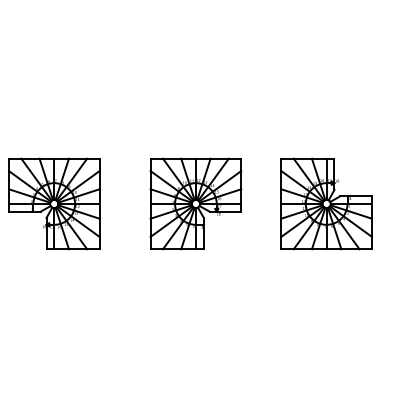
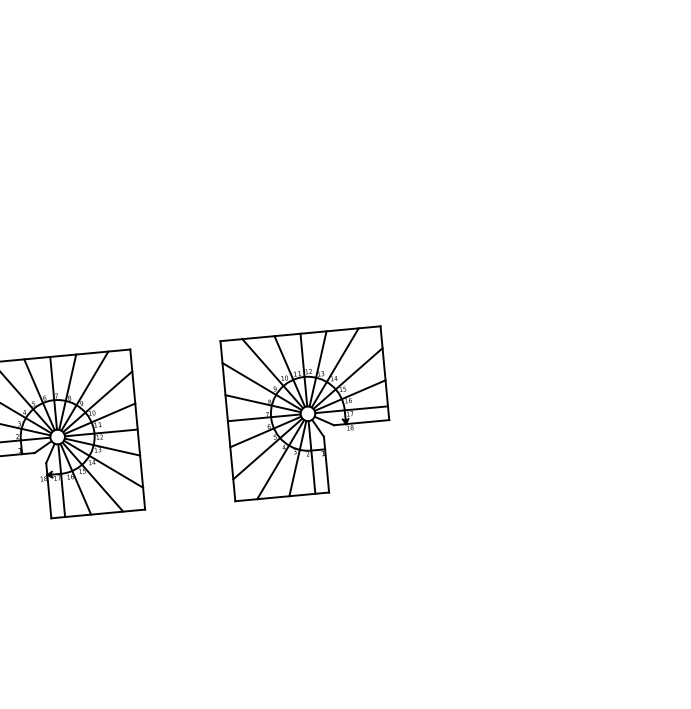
part: (326, 203) -> (538, 391), removed

